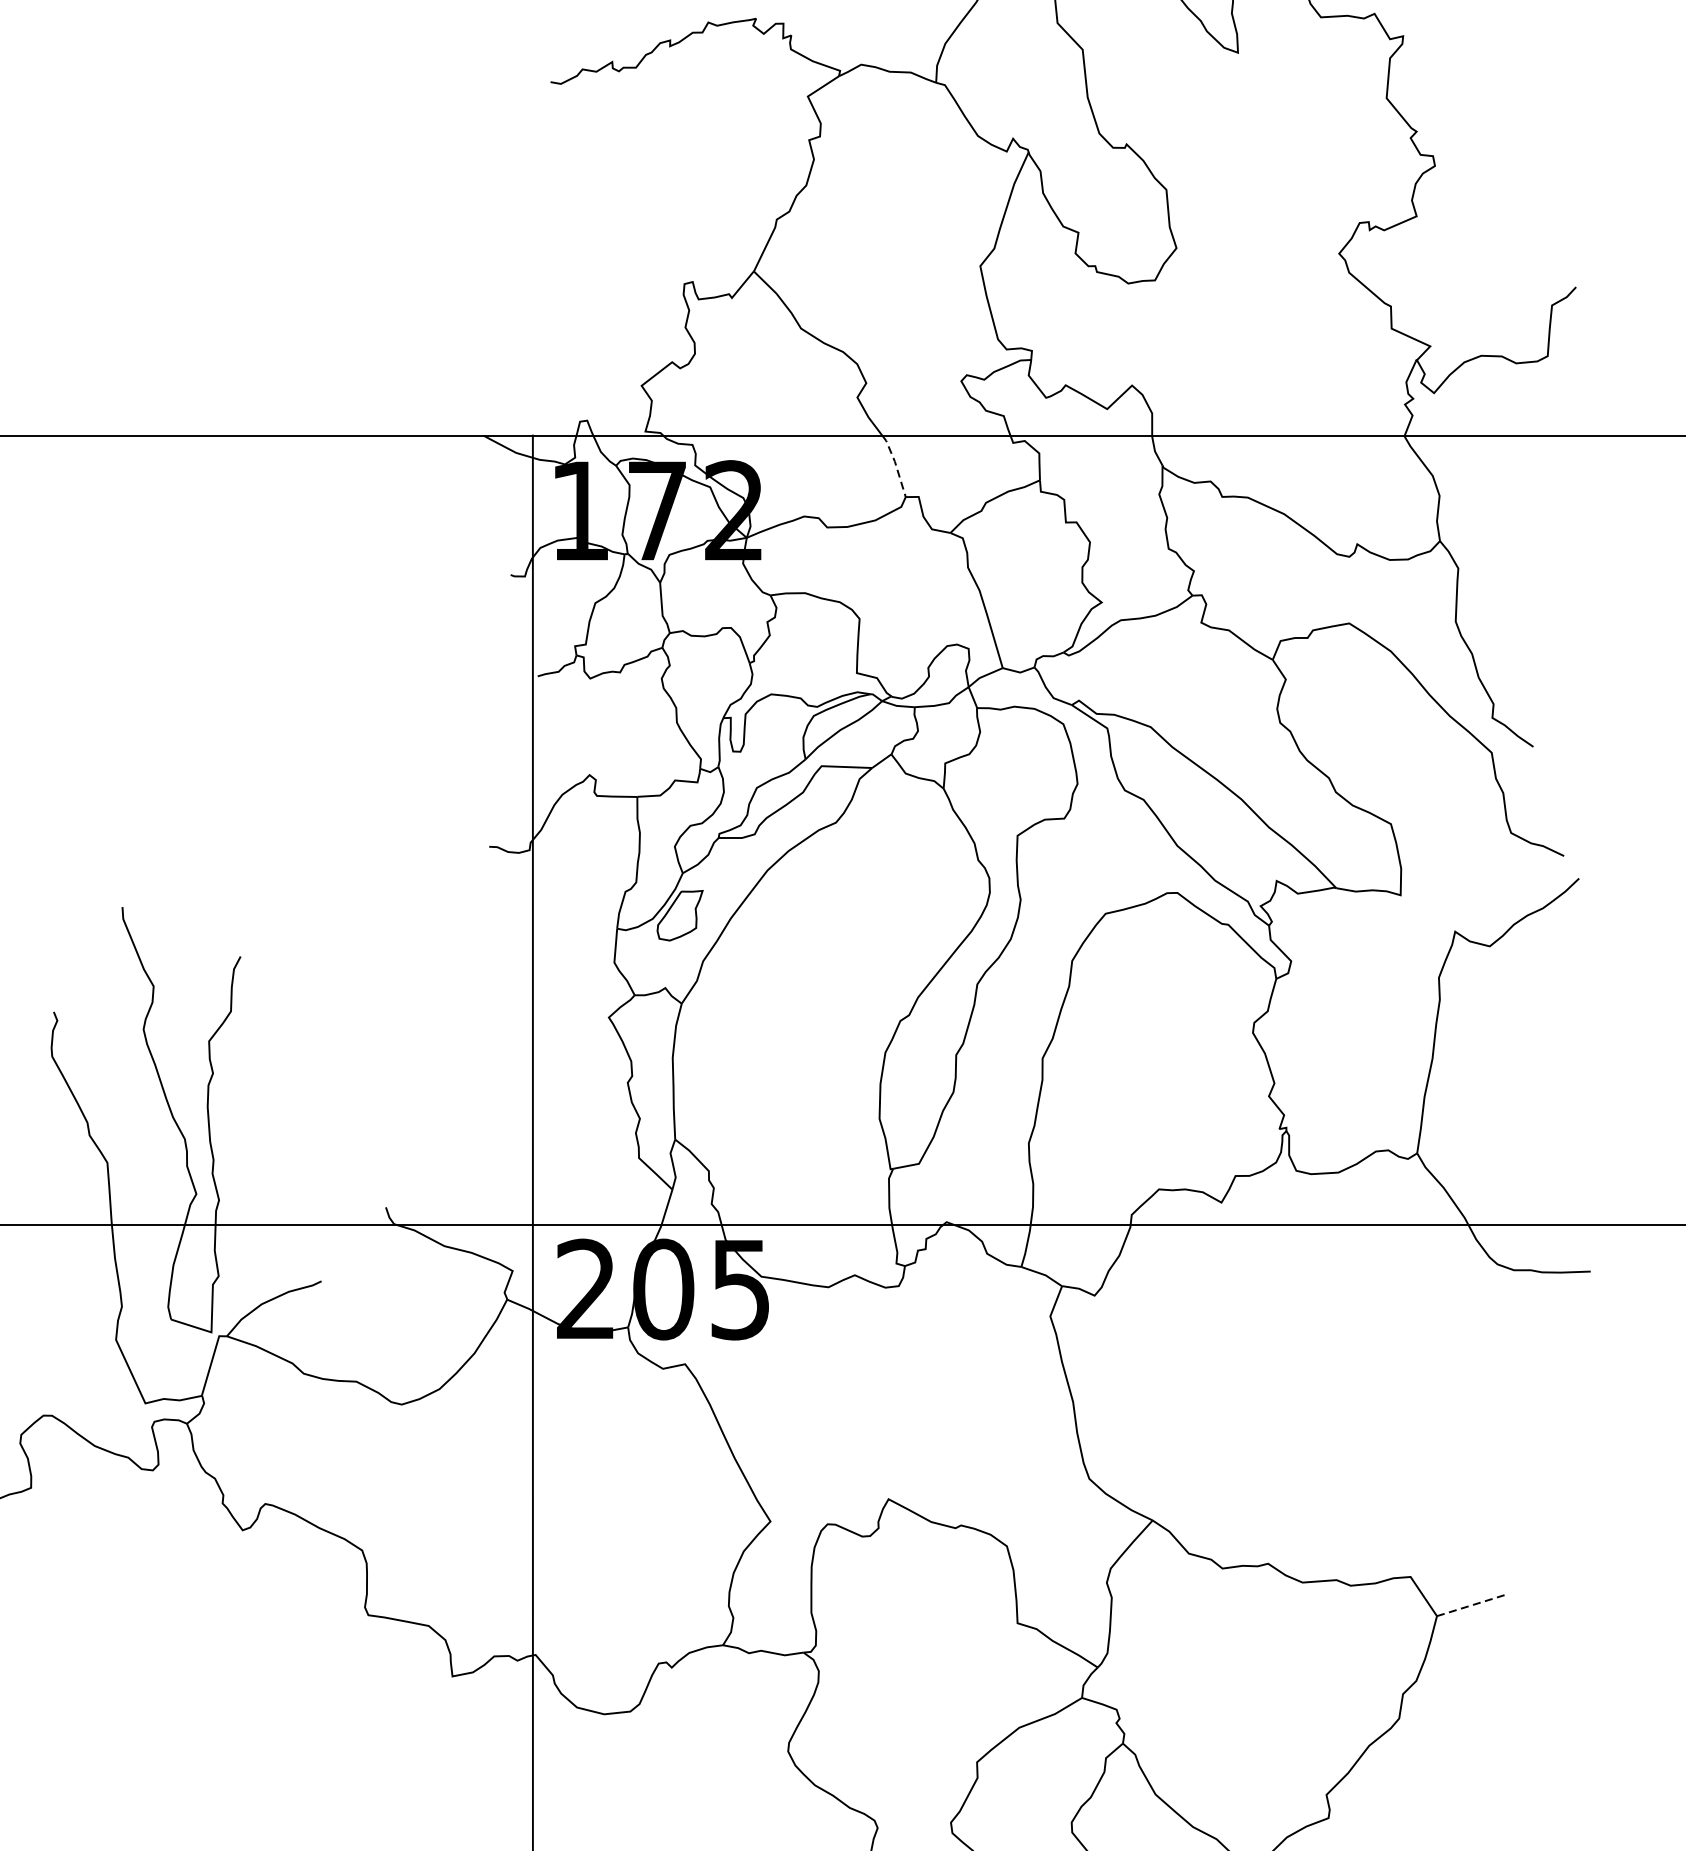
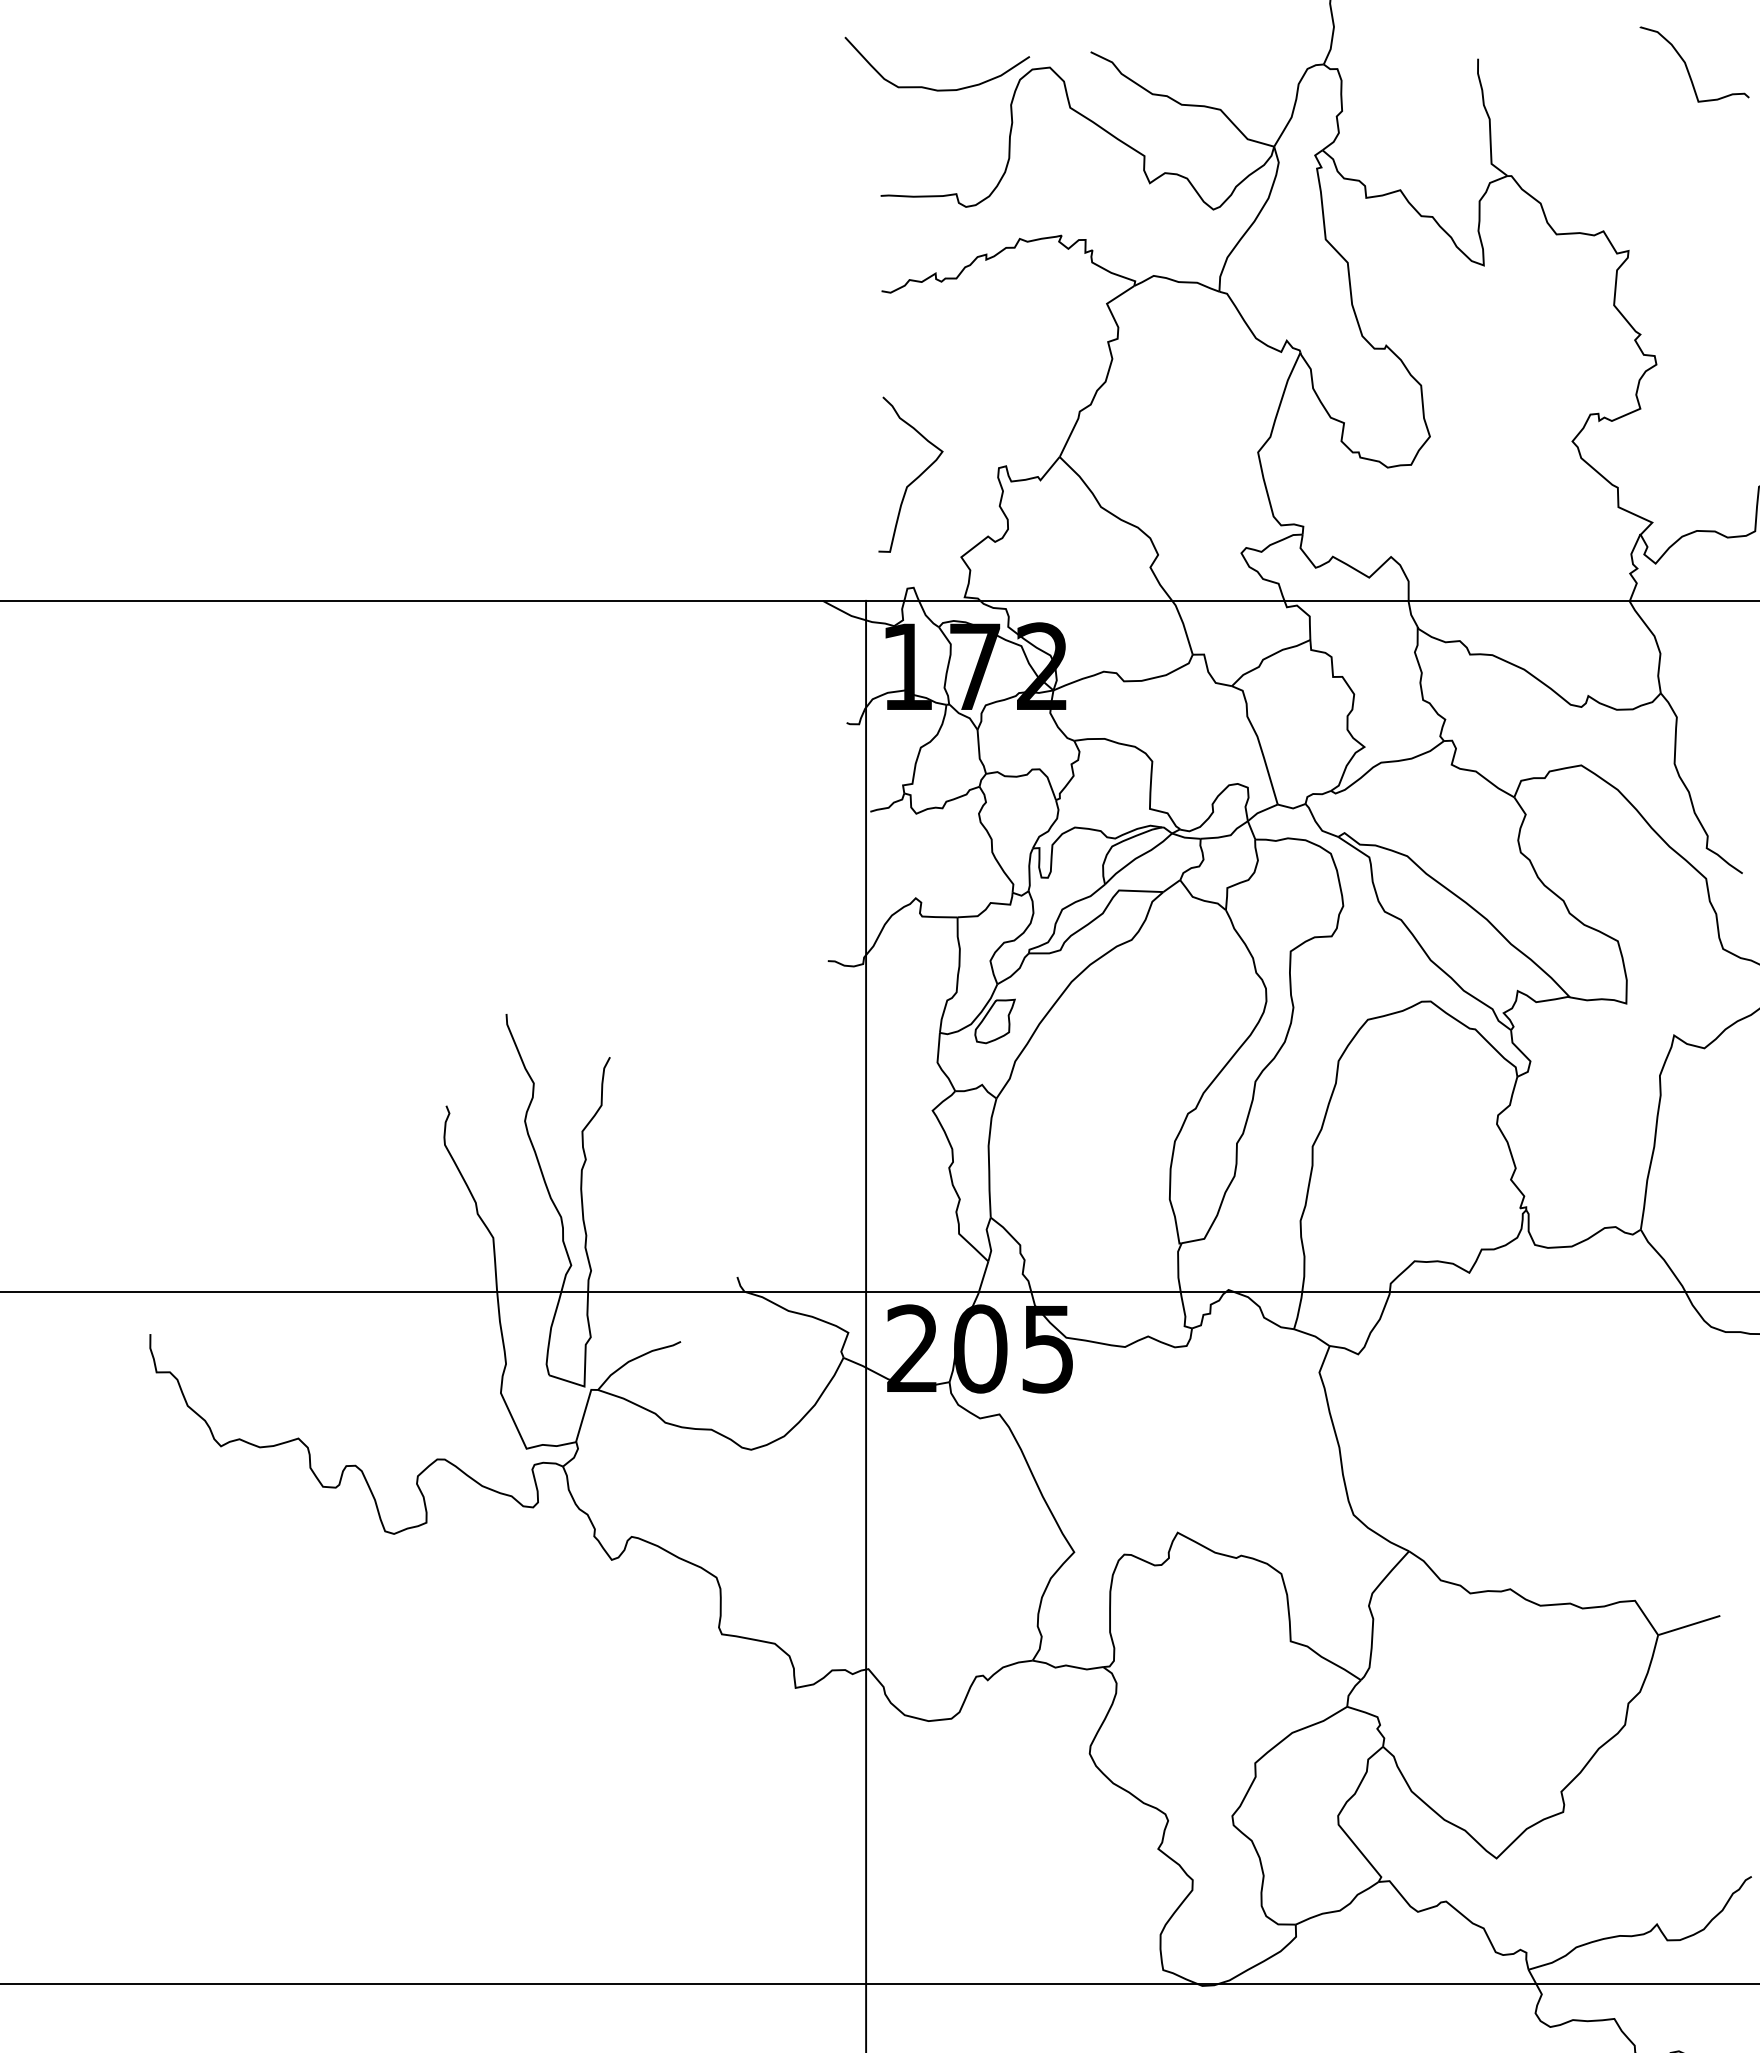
curve: (589, 295) -> (915, 478), added
line: (896, 464) -> (1184, 626), dashed -> solid
line: (1472, 1605) -> (1689, 1625), dashed -> solid

